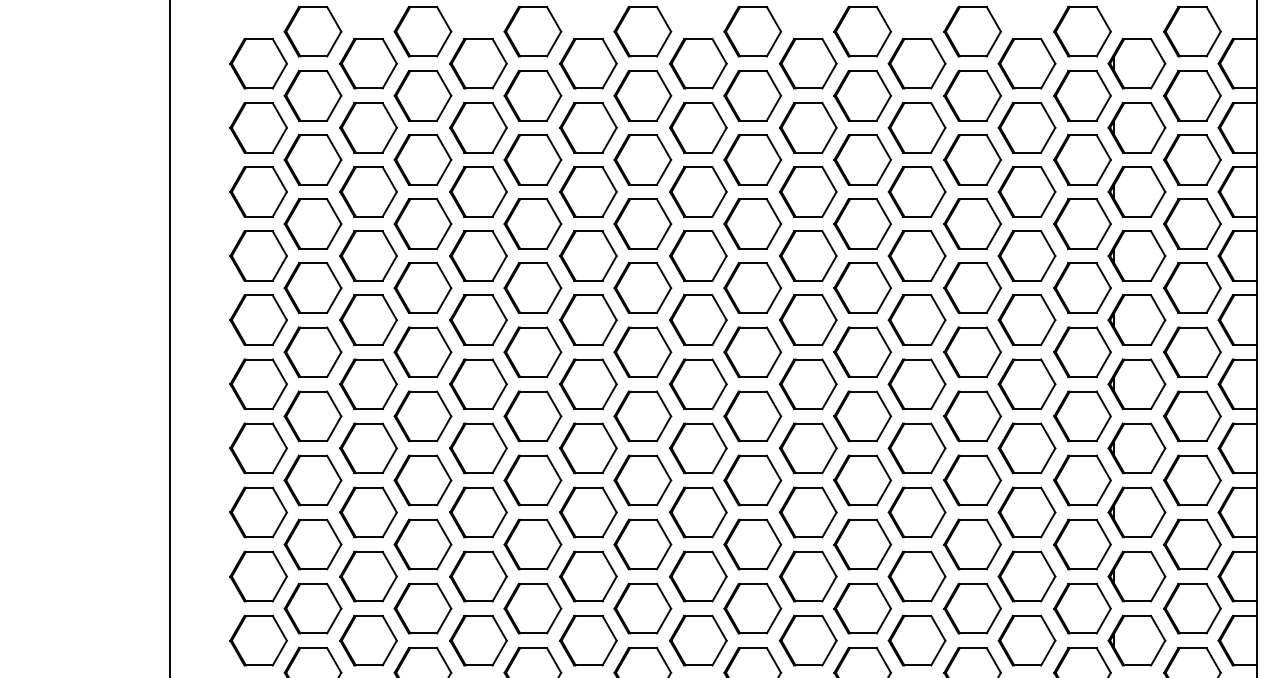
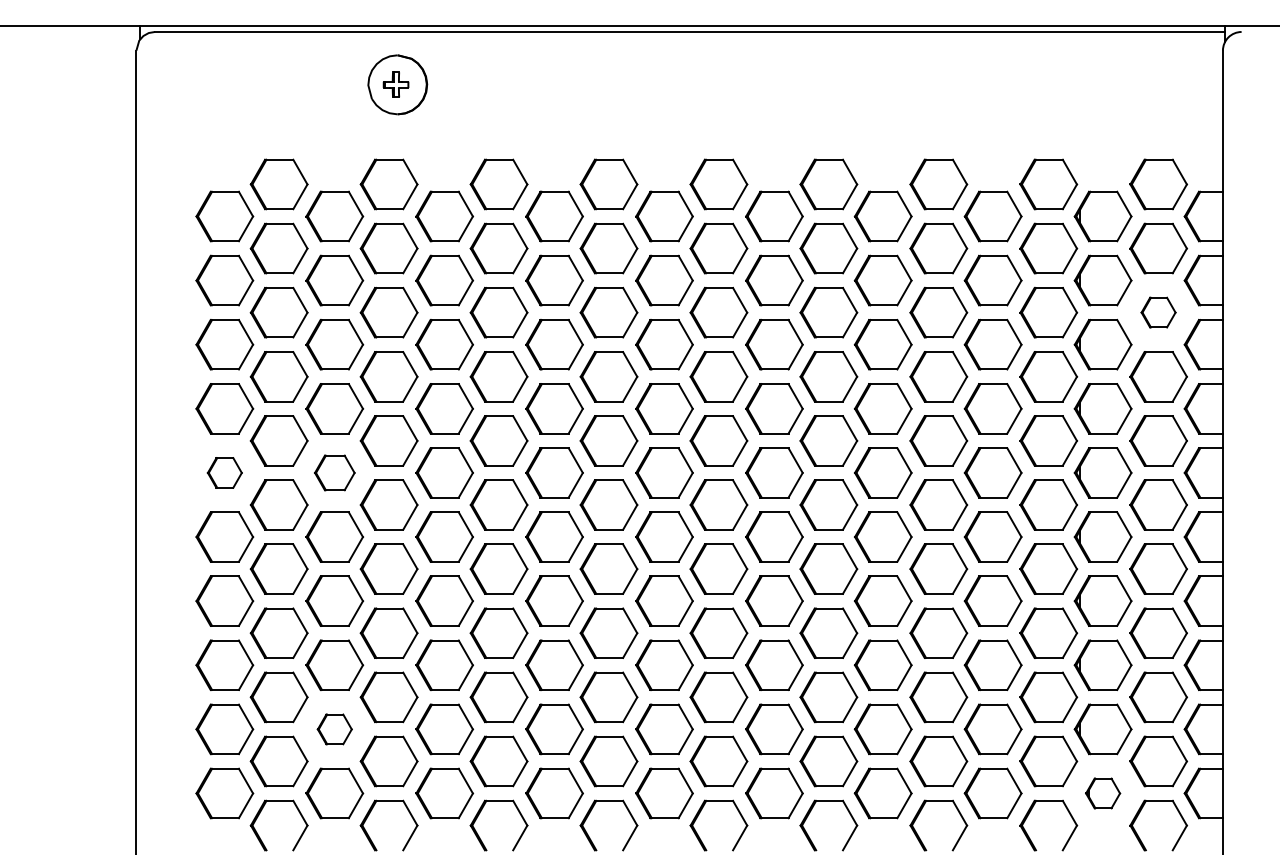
part: (1192, 159) -> (1158, 312), size x0.6
part: (258, 319) -> (224, 472), size x0.6
part: (368, 319) -> (334, 472), size x0.7
part: (368, 576) -> (334, 729), size x0.6
part: (1136, 640) -> (1102, 793), size x0.6

